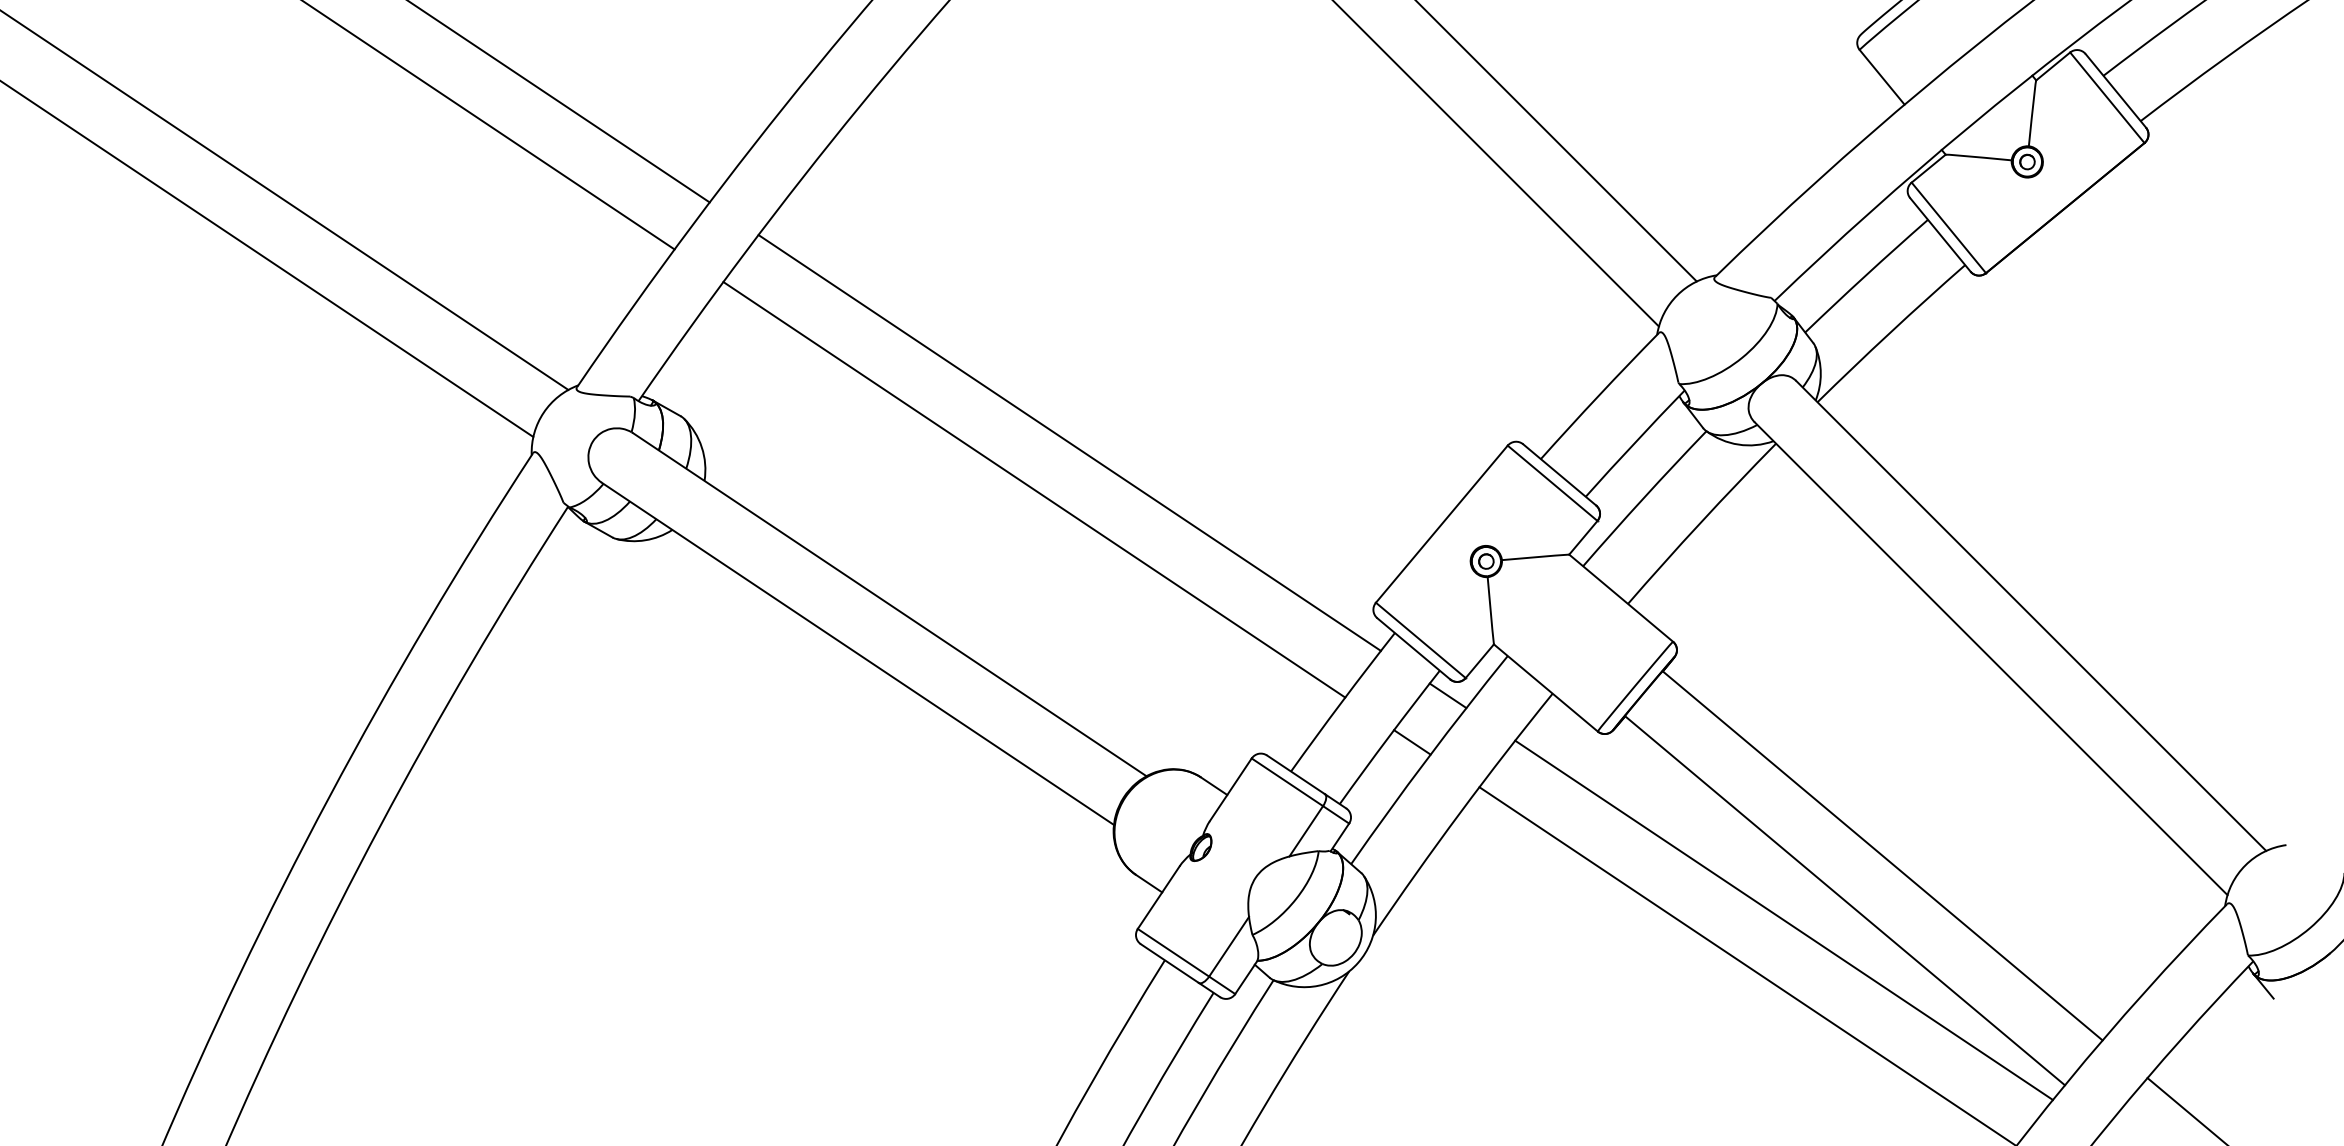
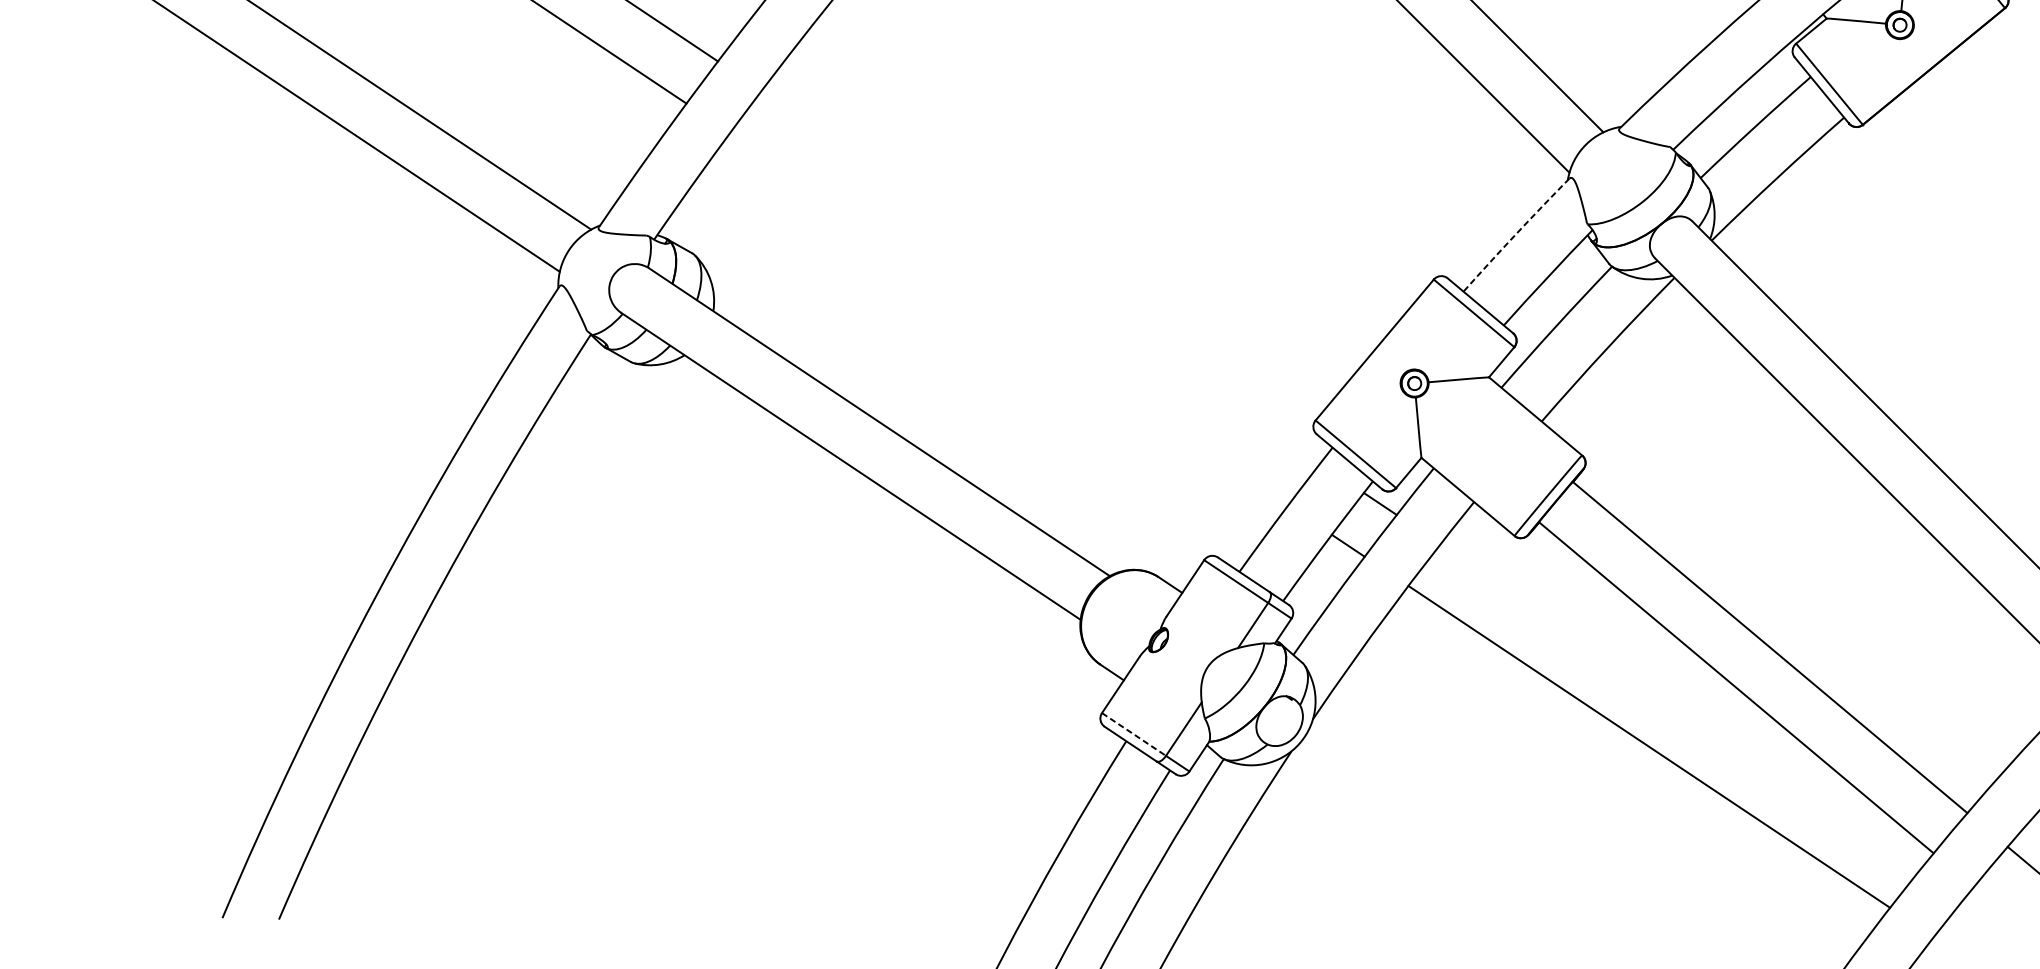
arc: (1599, 395) -> (1516, 234), solid -> dashed
line: (1069, 442) -> (1040, 276), removed
line: (1034, 489) -> (1009, 318), removed
line: (1783, 919) -> (1681, 704), removed
line: (1173, 952) -> (1134, 734), solid -> dashed

